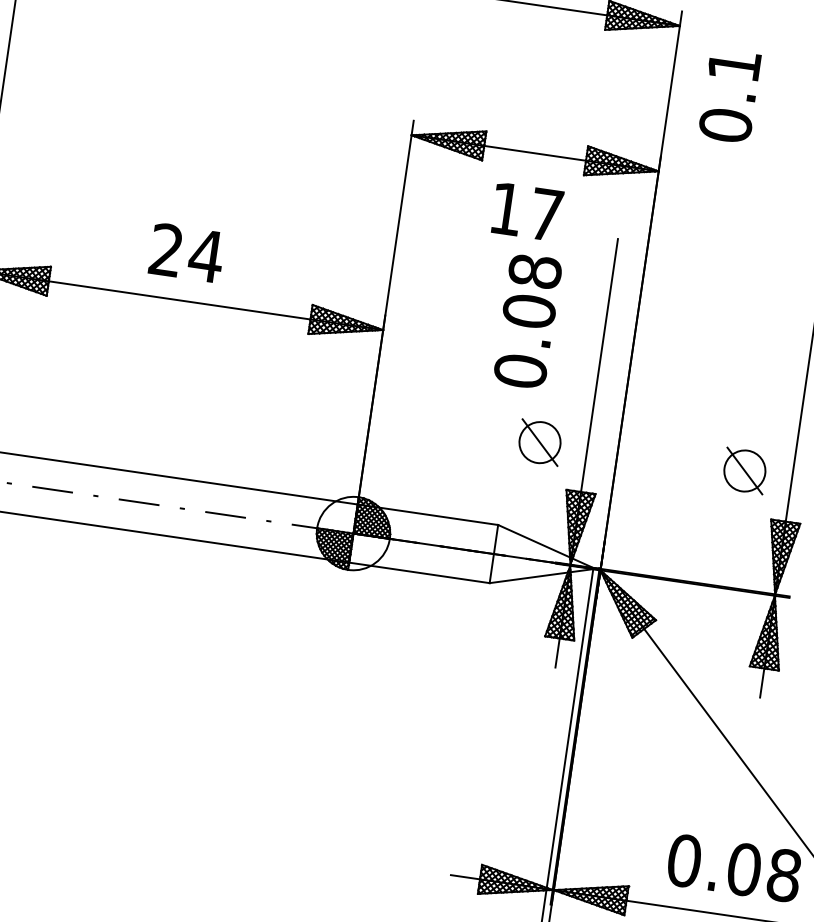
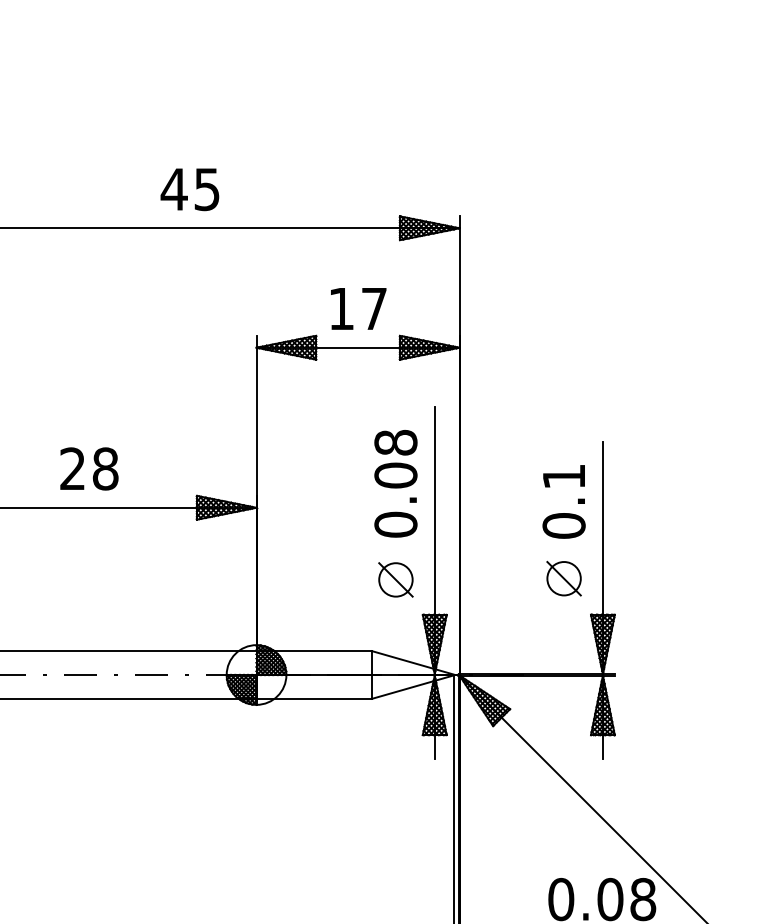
text: (729, 95) -> (563, 501), moved
text: (527, 211) -> (358, 308), moved
text: (206, 255) -> (105, 468), 24 -> 28
text: (527, 320) -> (395, 483), moved

